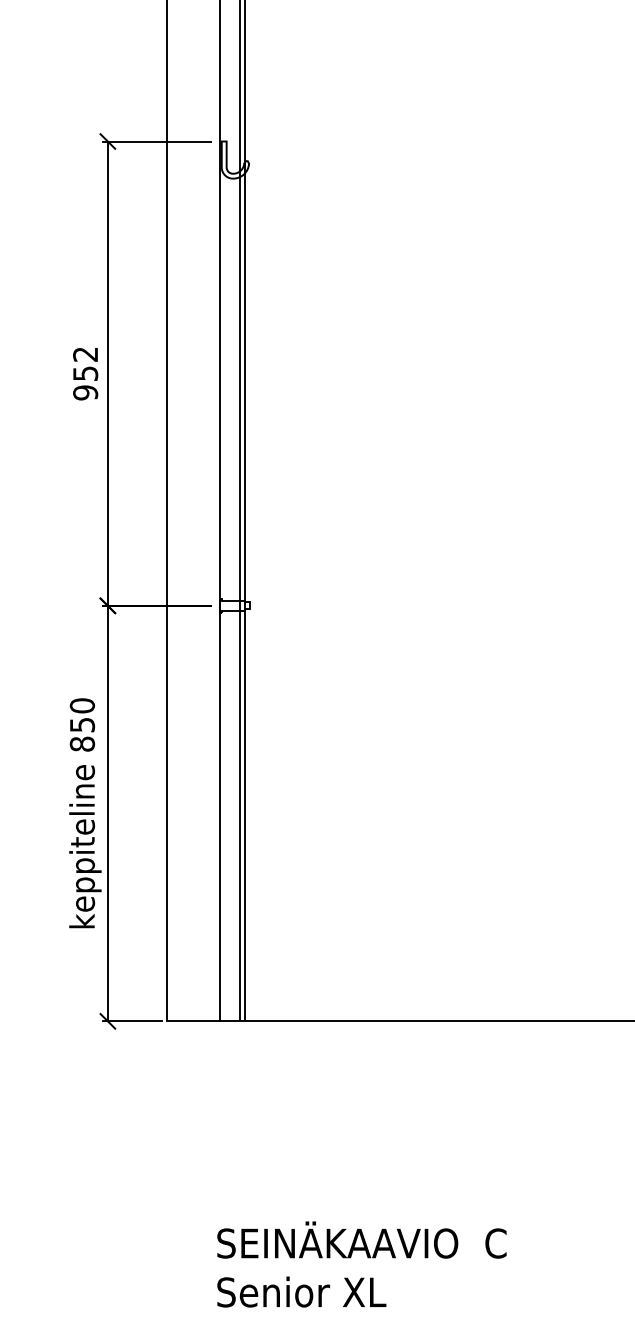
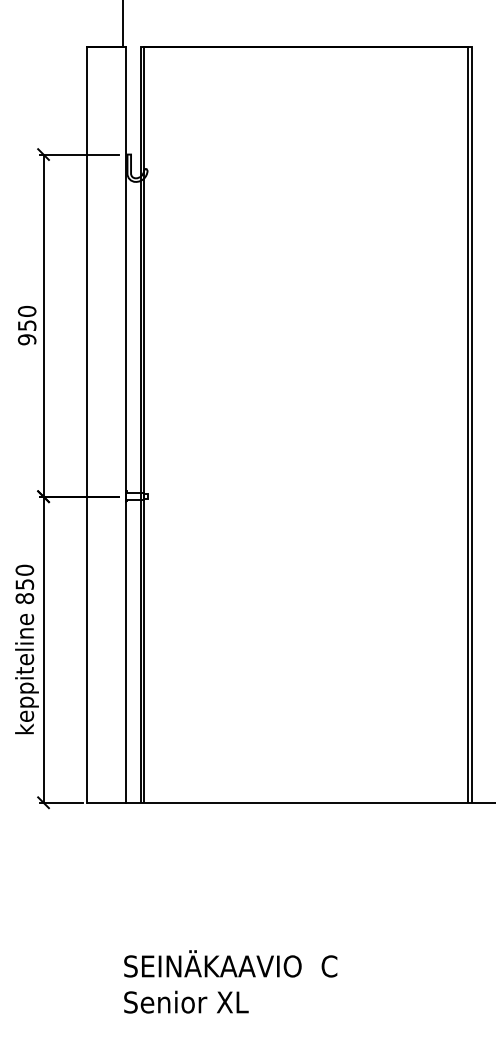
text: (86, 354) -> (27, 311), 952 -> 950

